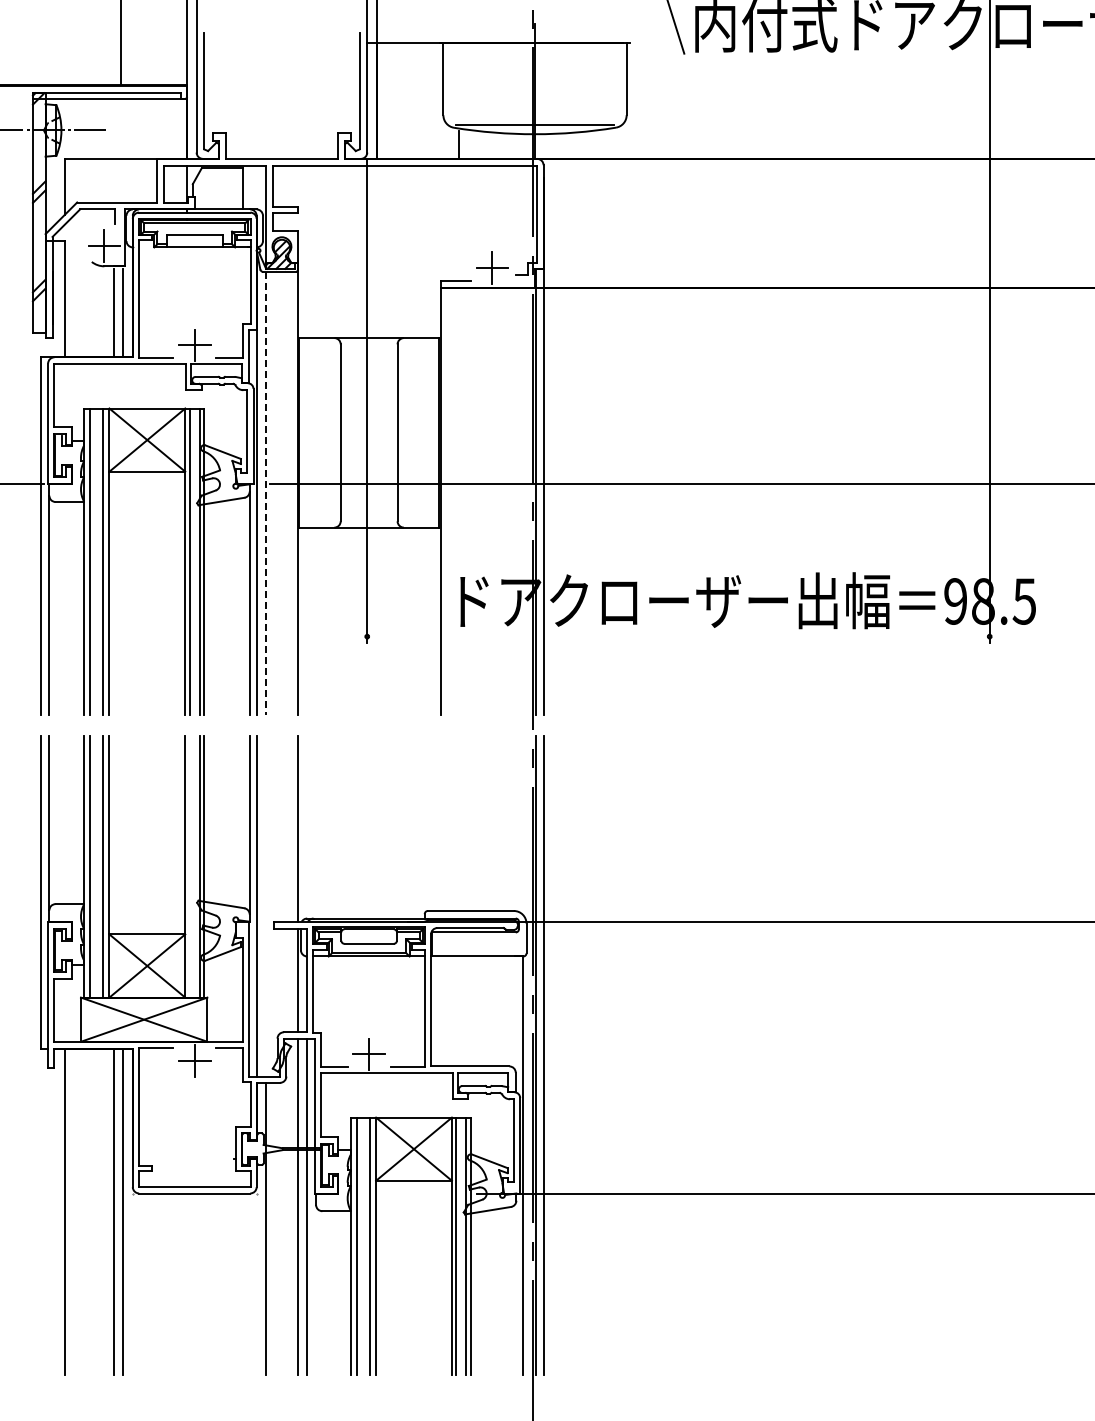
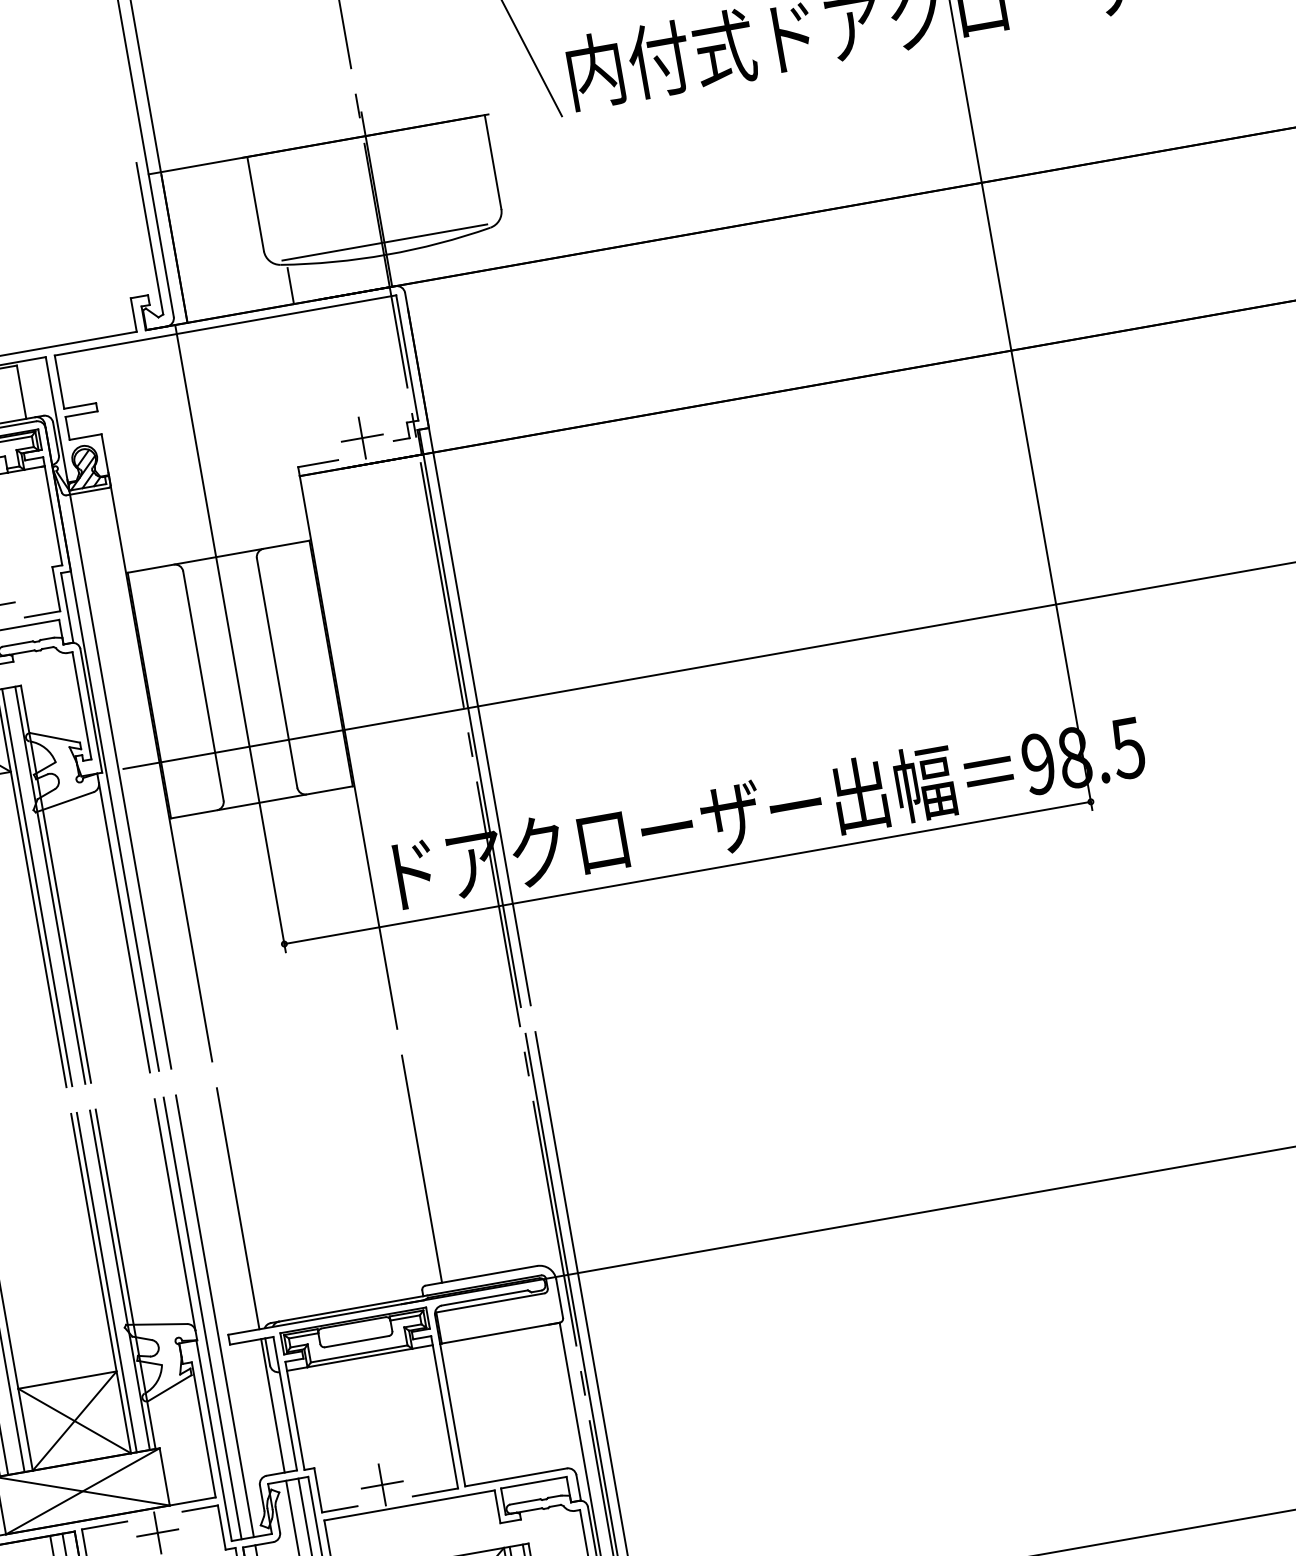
line: (266, 488) -> (119, 775), dashed -> solid
line: (678, 636) -> (687, 872), added
line: (440, 822) -> (421, 1168), added
line: (189, 866) -> (106, 1282), added
line: (266, 905) -> (215, 1315), added

